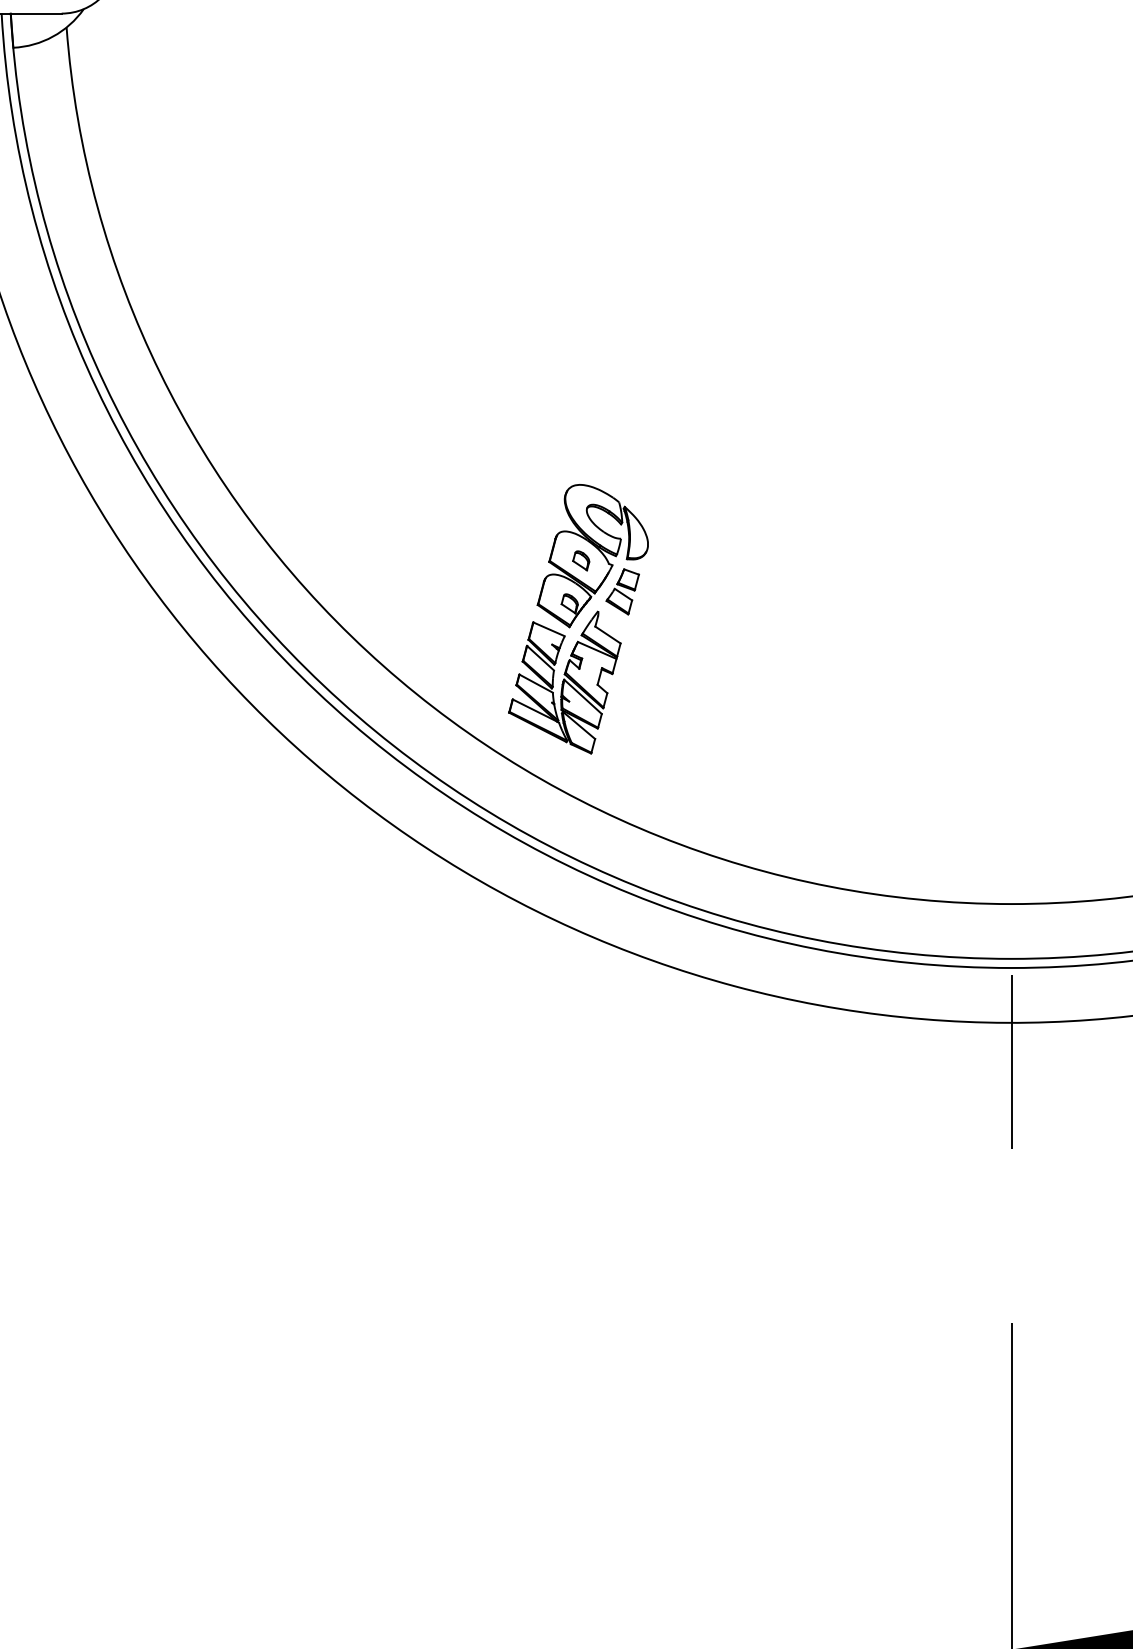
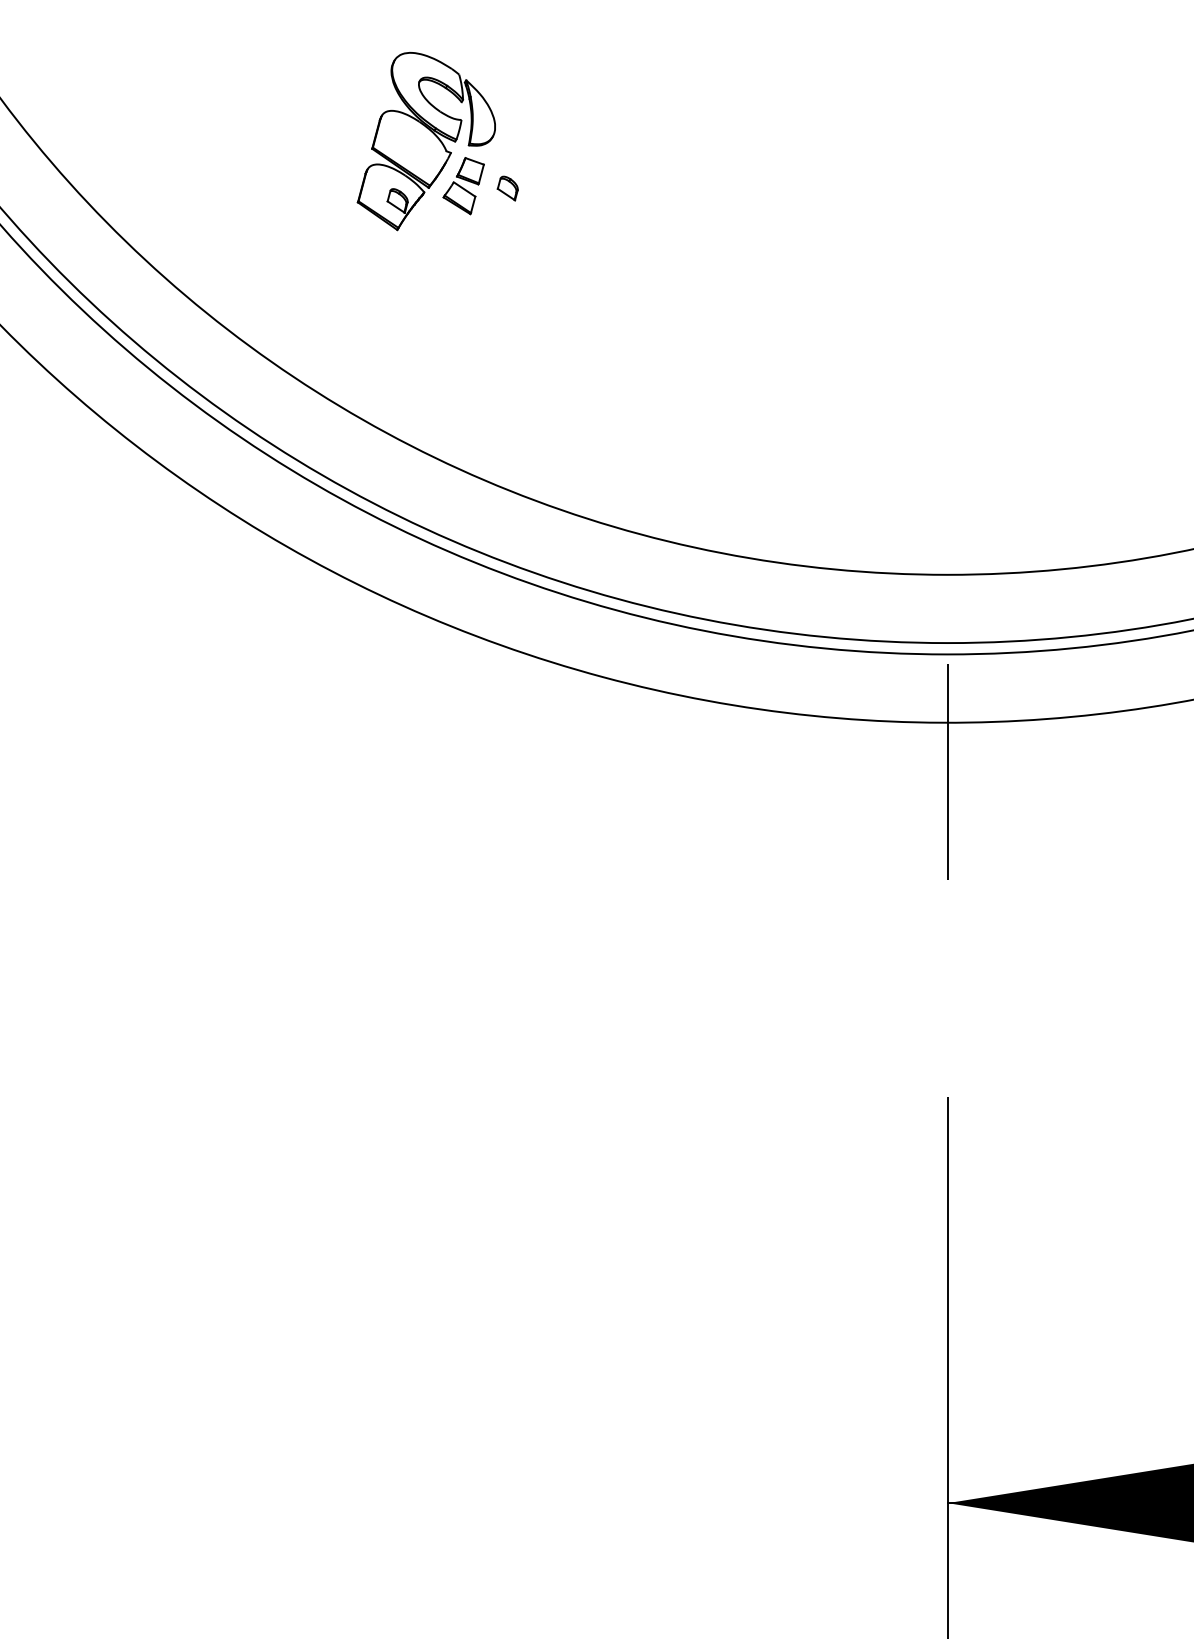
part: (581, 560) -> (508, 188), moved
part: (564, 682) -> (391, 298), removed

